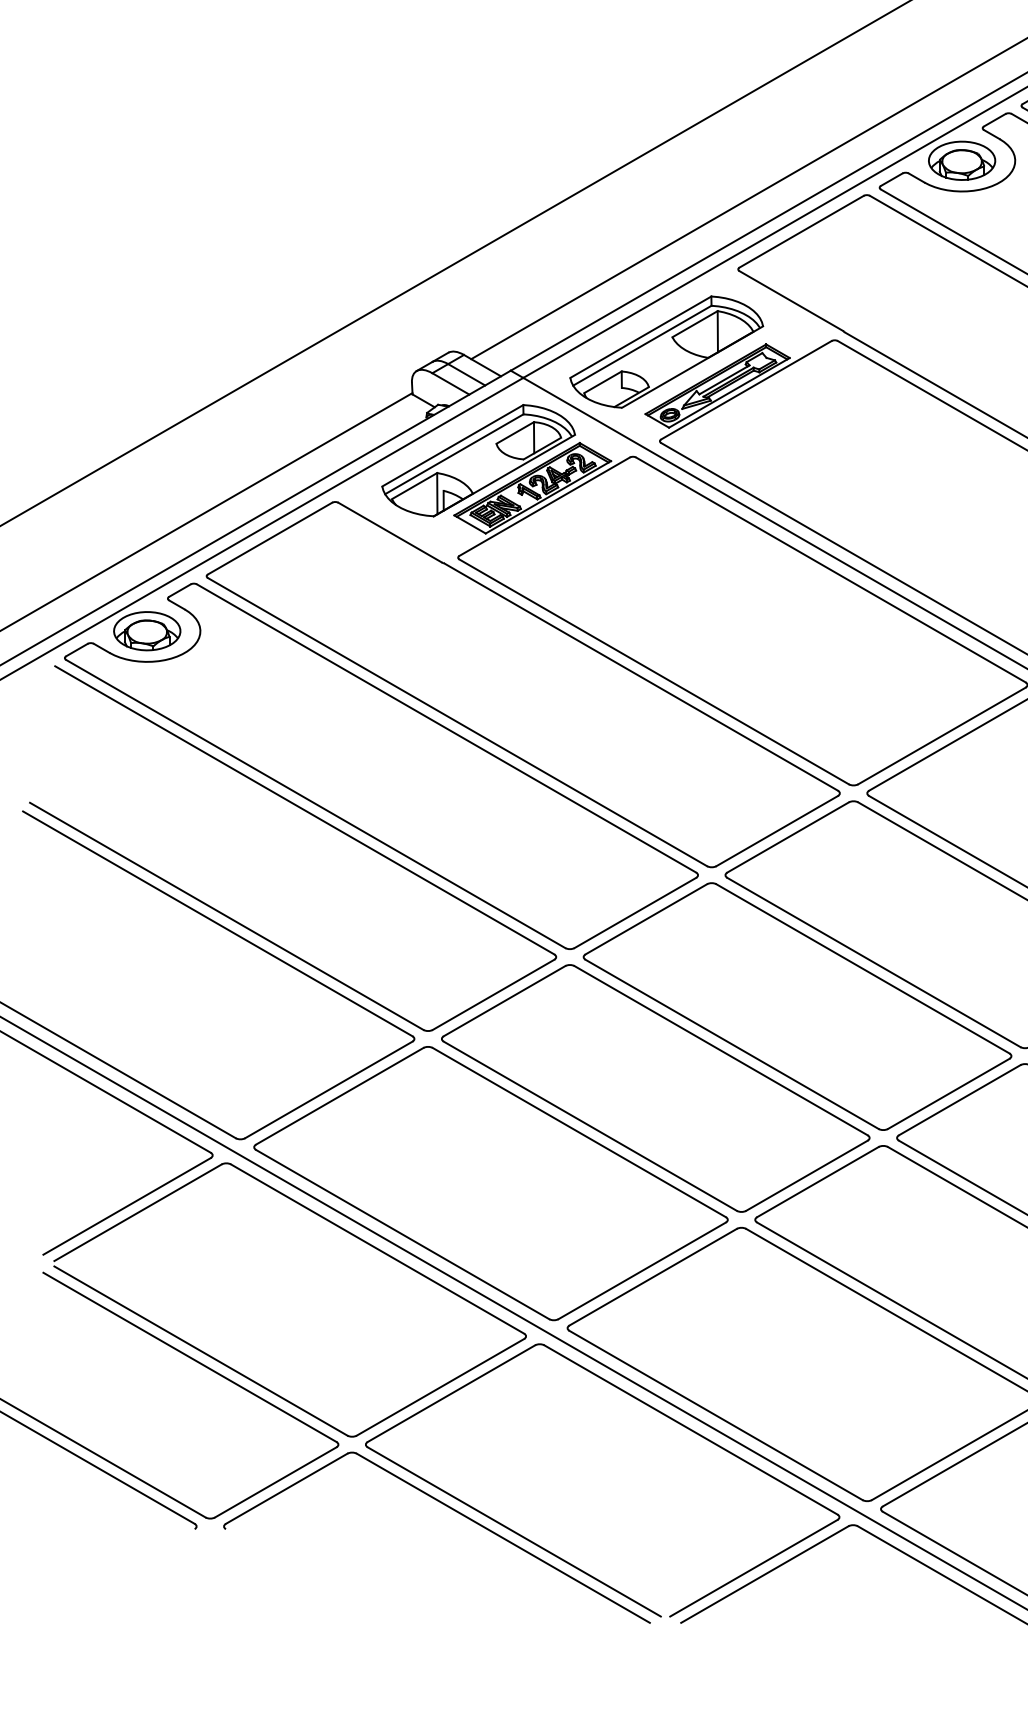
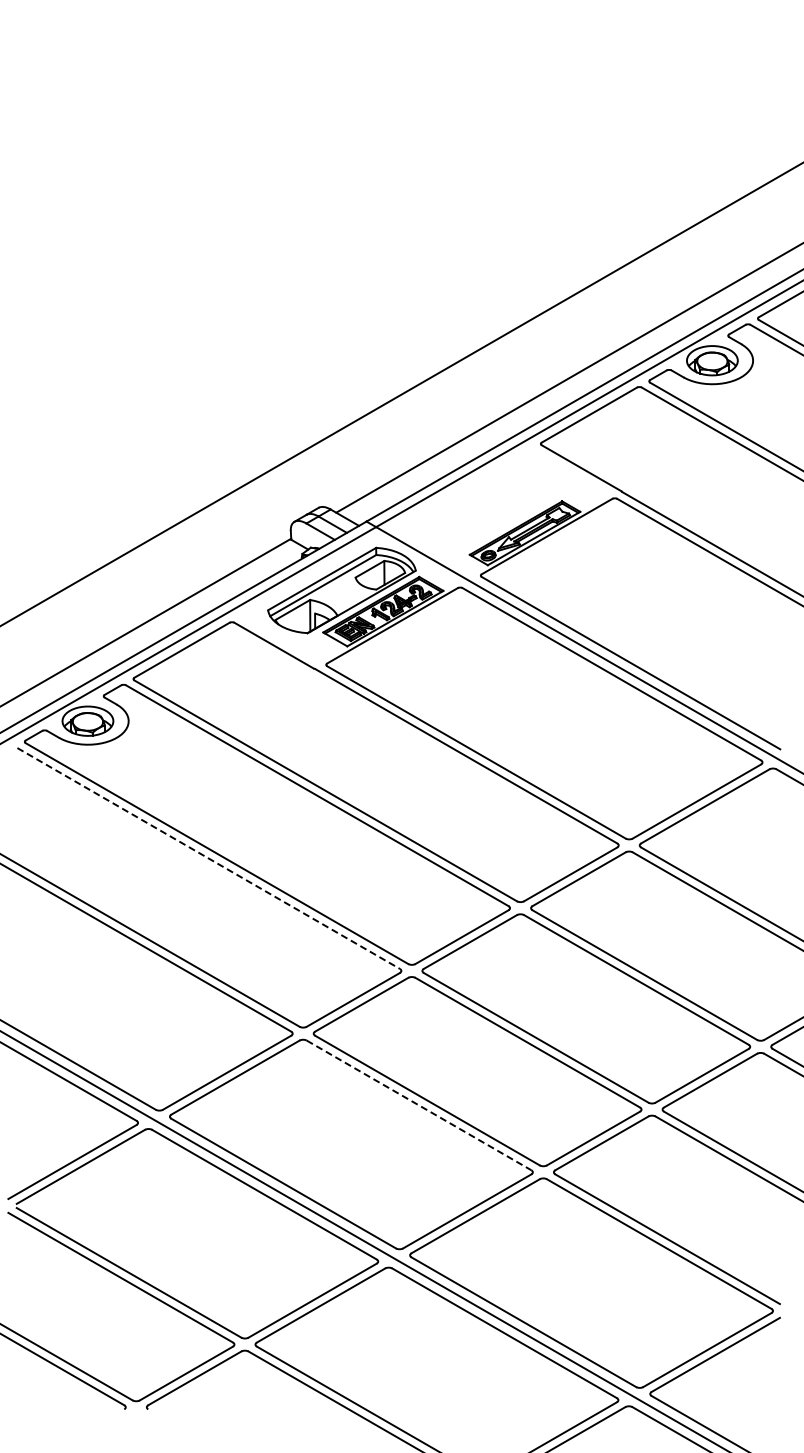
part: (666, 351) -> (485, 506), removed
line: (304, 810) -> (208, 858), solid -> dashed
line: (579, 1132) -> (419, 1105), solid -> dashed

